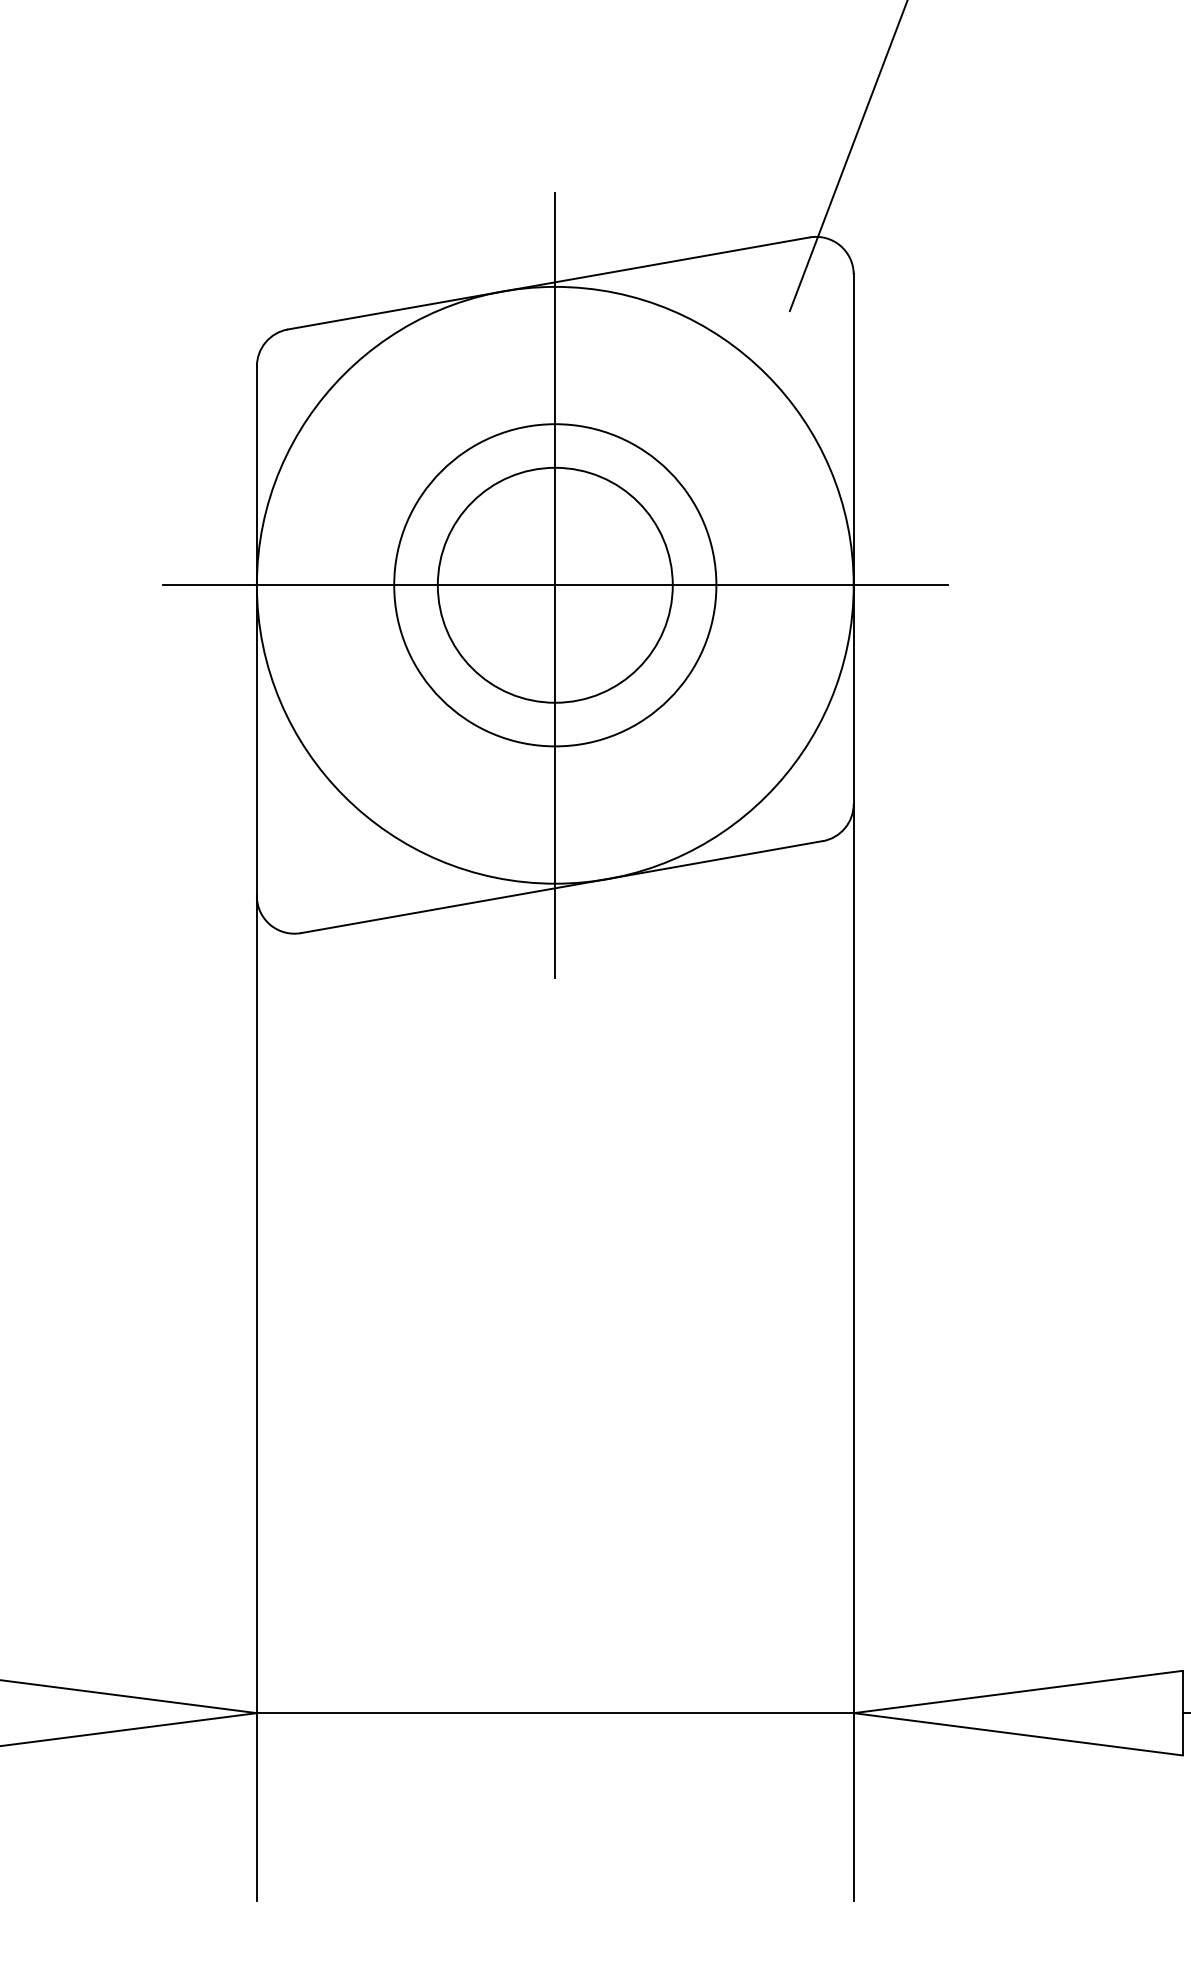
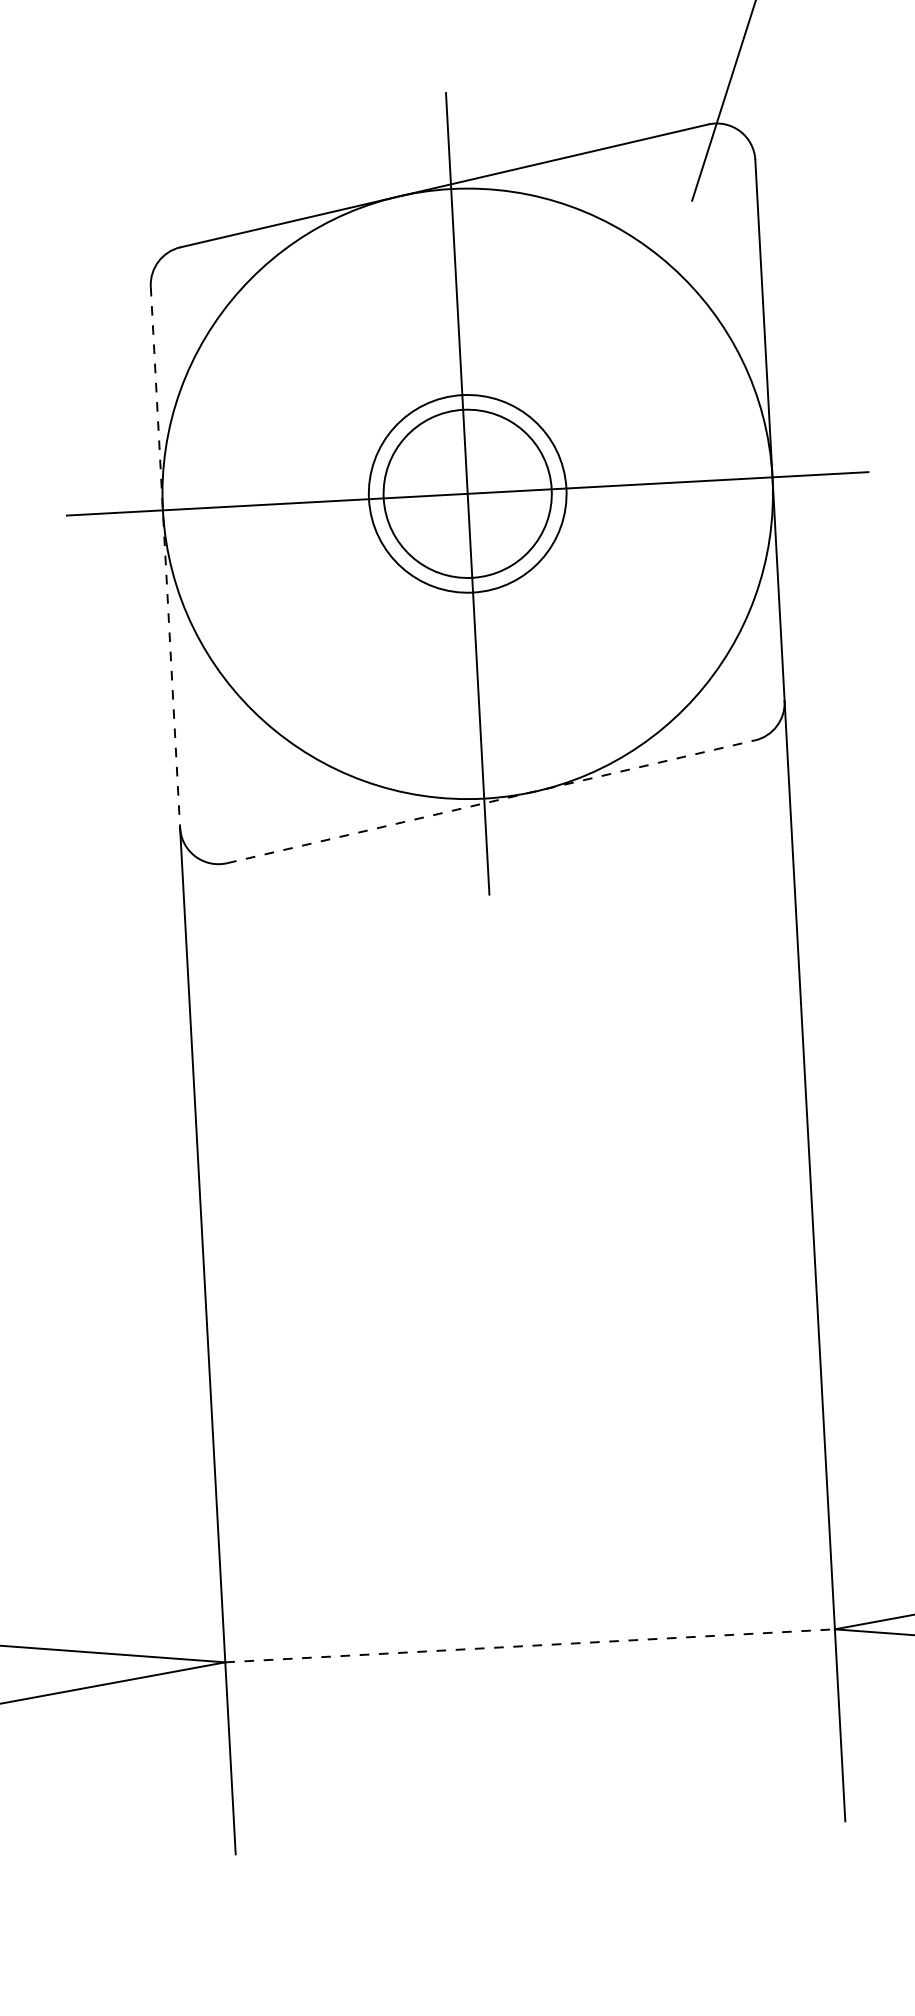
circle: (554, 584) -> (466, 493), size x0.7
circle: (555, 585) -> (467, 494), size x0.6
line: (256, 631) -> (165, 557), solid -> dashed
line: (561, 887) -> (490, 802), solid -> dashed
line: (555, 1713) -> (530, 1646), solid -> dashed

